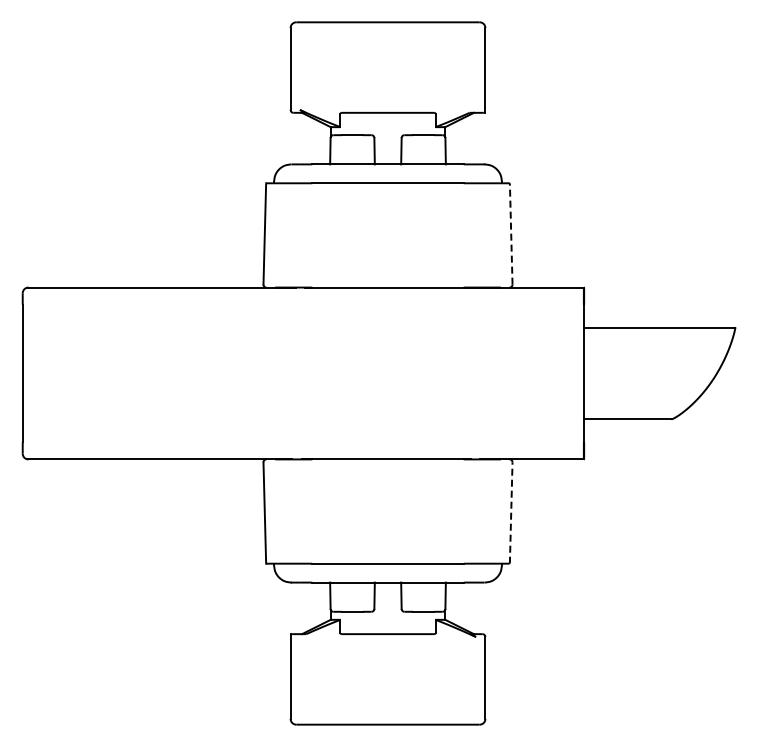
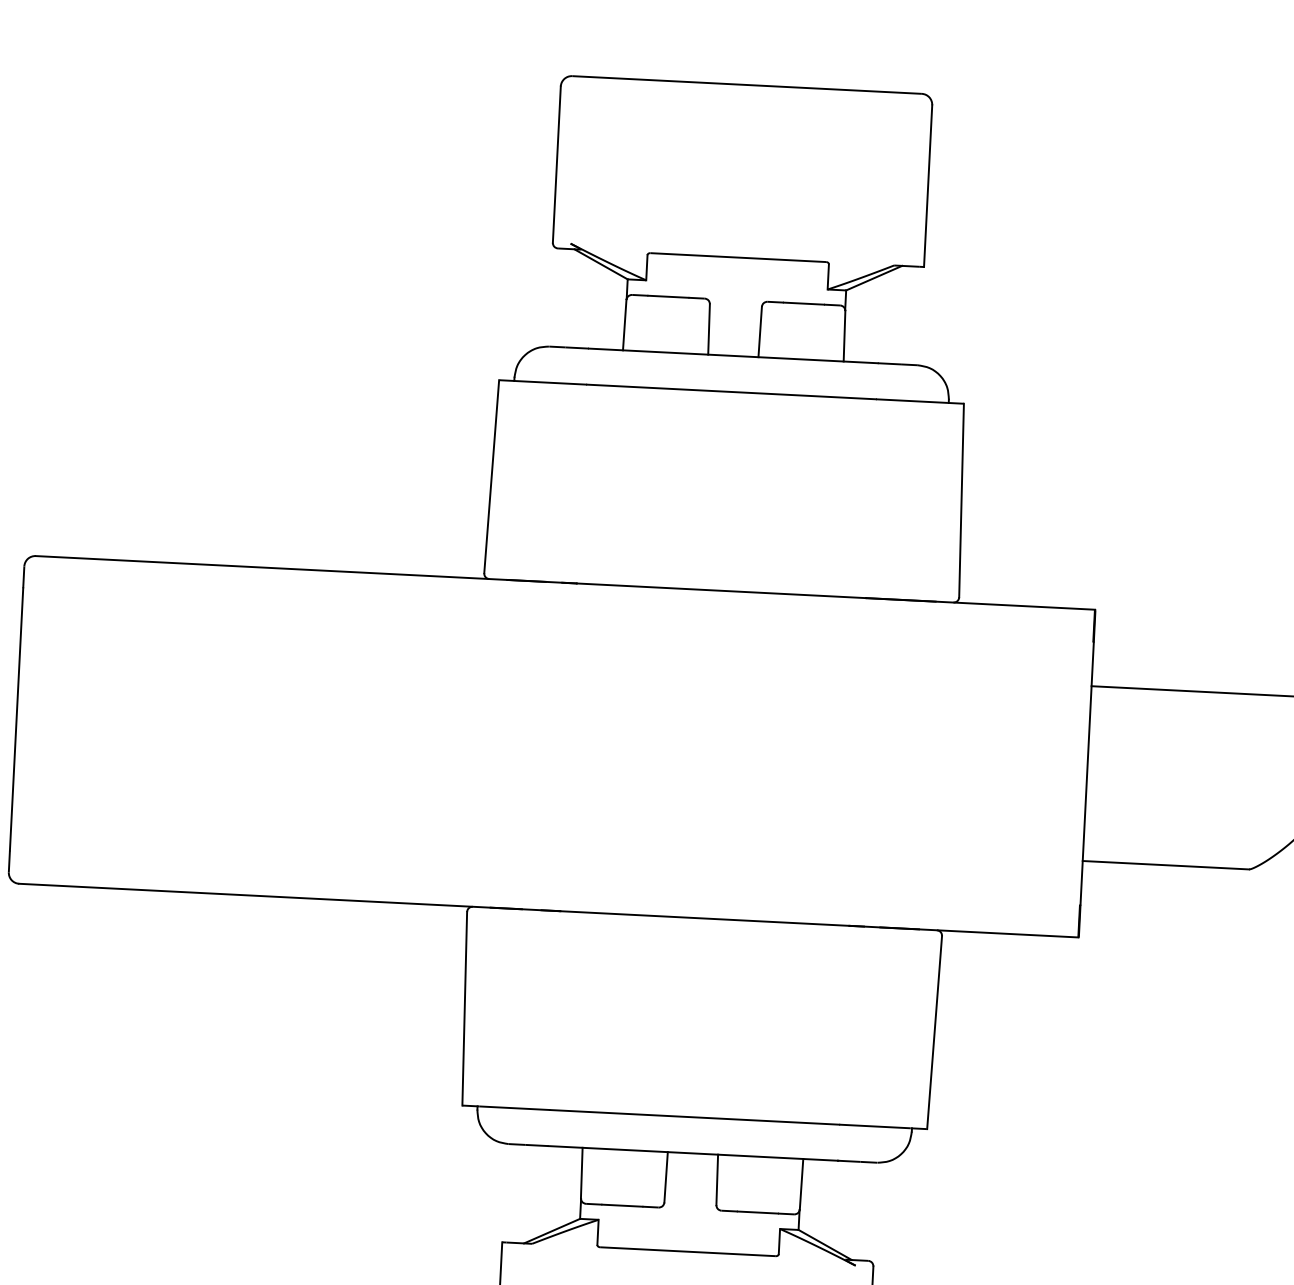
line: (511, 233) -> (962, 499), dashed -> solid
line: (511, 513) -> (935, 1033), dashed -> solid

